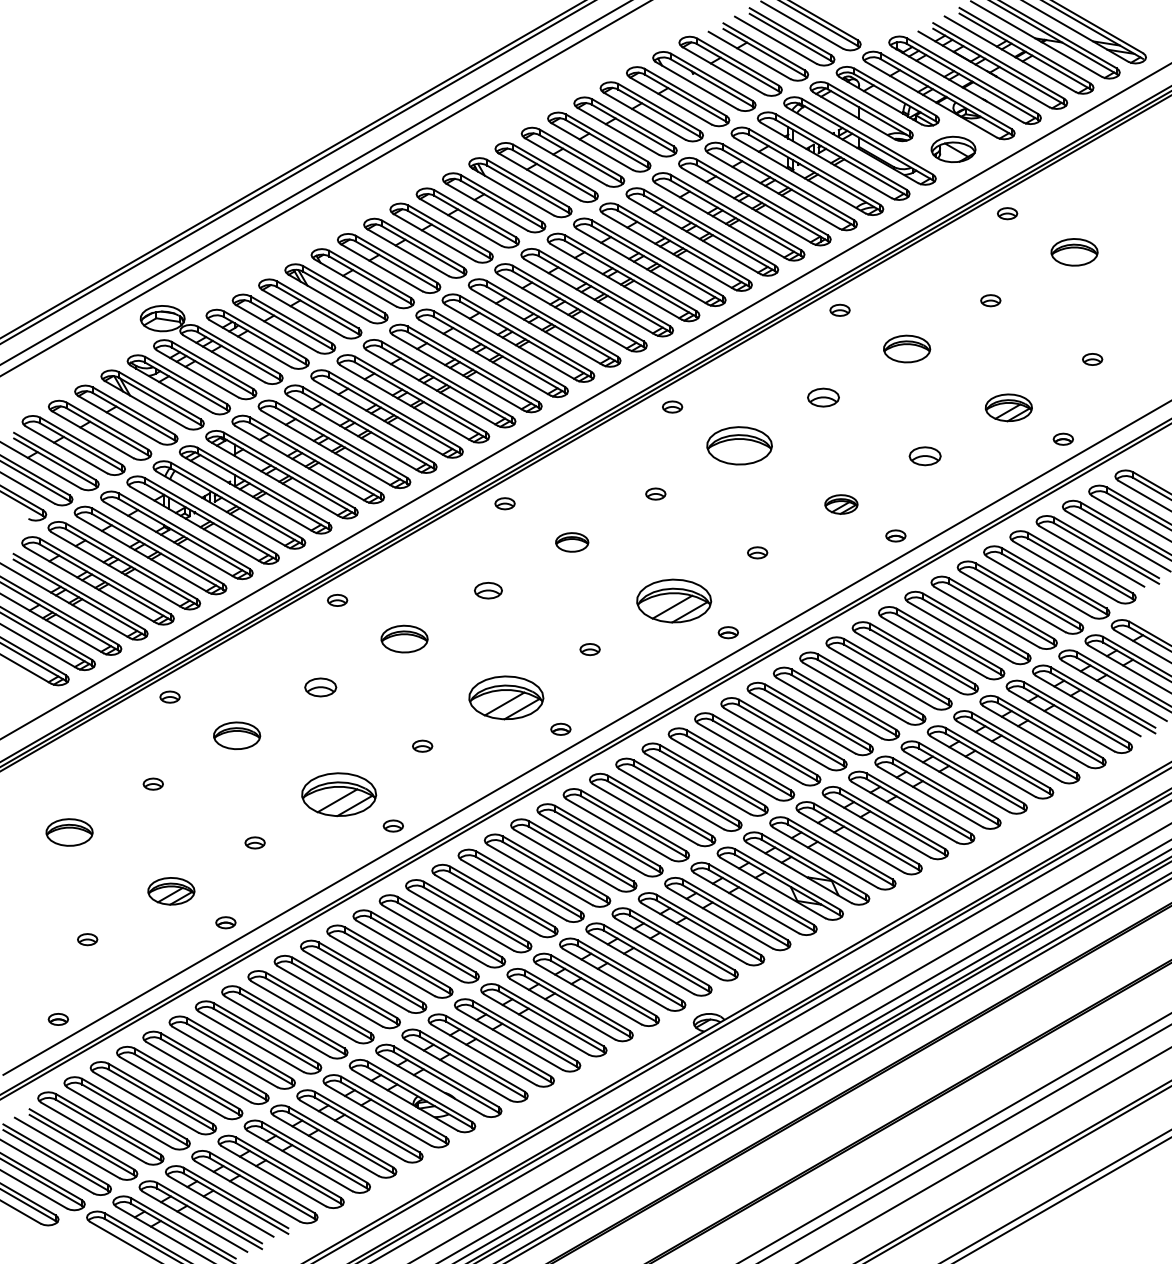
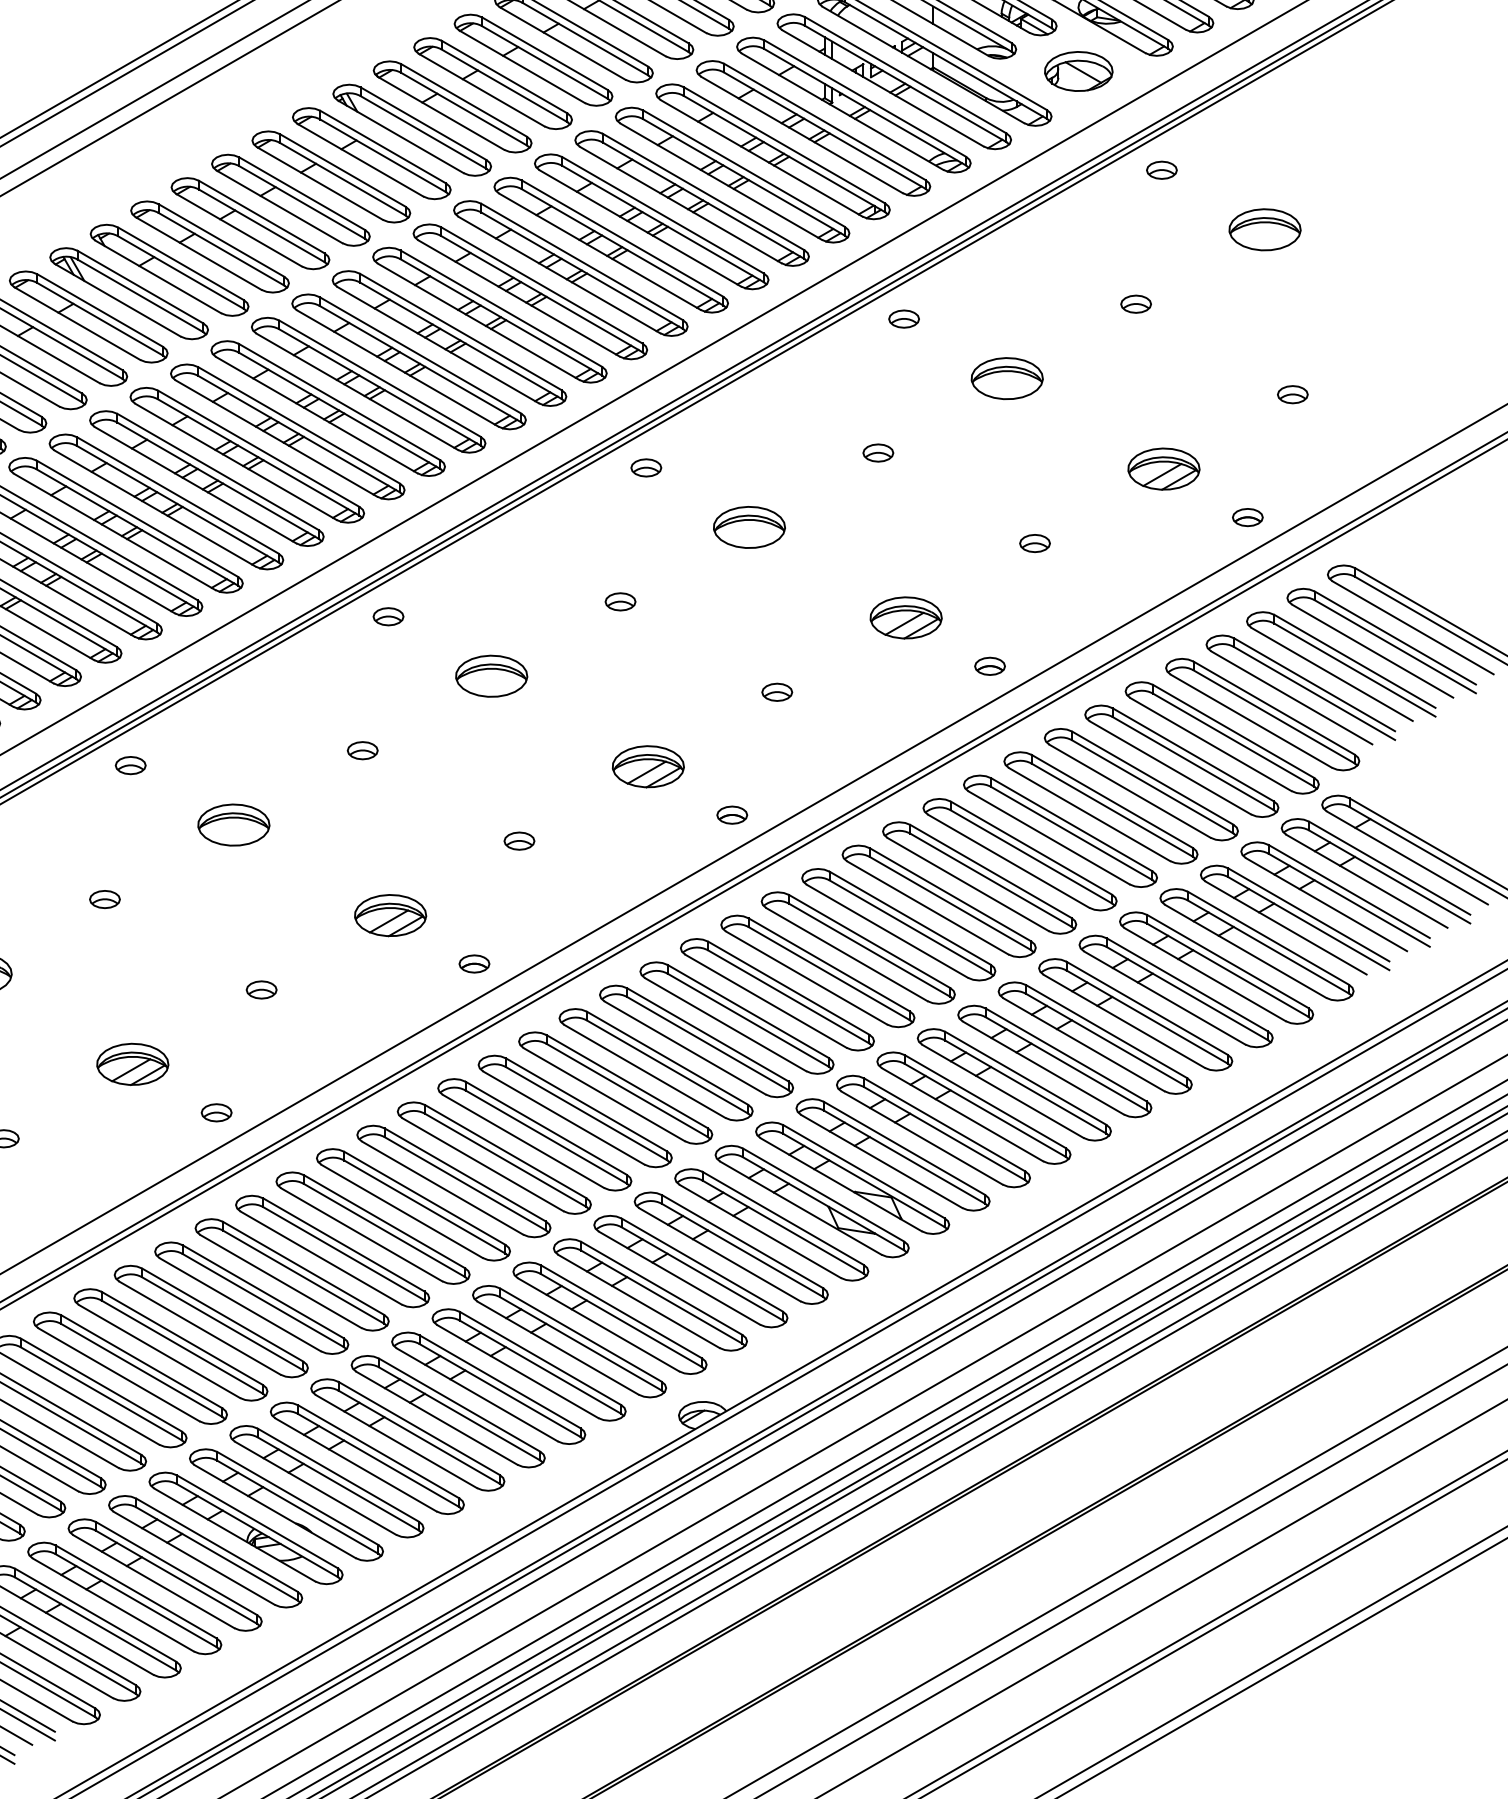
part: (822, 396) -> (877, 451), size x0.62
part: (739, 445) -> (749, 527), size x0.71
part: (924, 455) -> (1034, 542), size x0.62
part: (841, 504) -> (906, 617), size x1.43
part: (572, 542) -> (492, 676), size x1.43
part: (487, 590) -> (361, 750), size x0.71
part: (673, 601) -> (647, 767), size x0.62
part: (320, 687) -> (104, 899), size x0.62
part: (506, 697) -> (390, 914), size x0.62
part: (338, 794) -> (132, 1064), size x0.62

